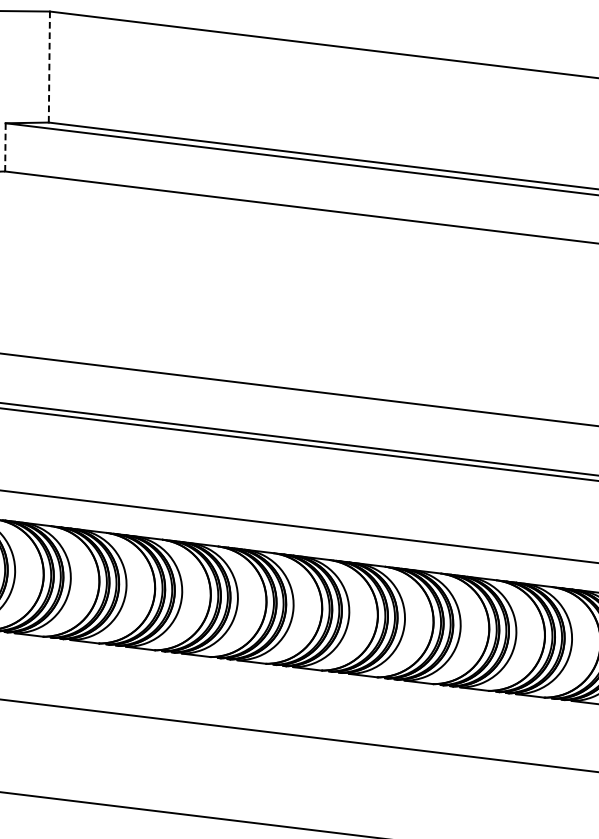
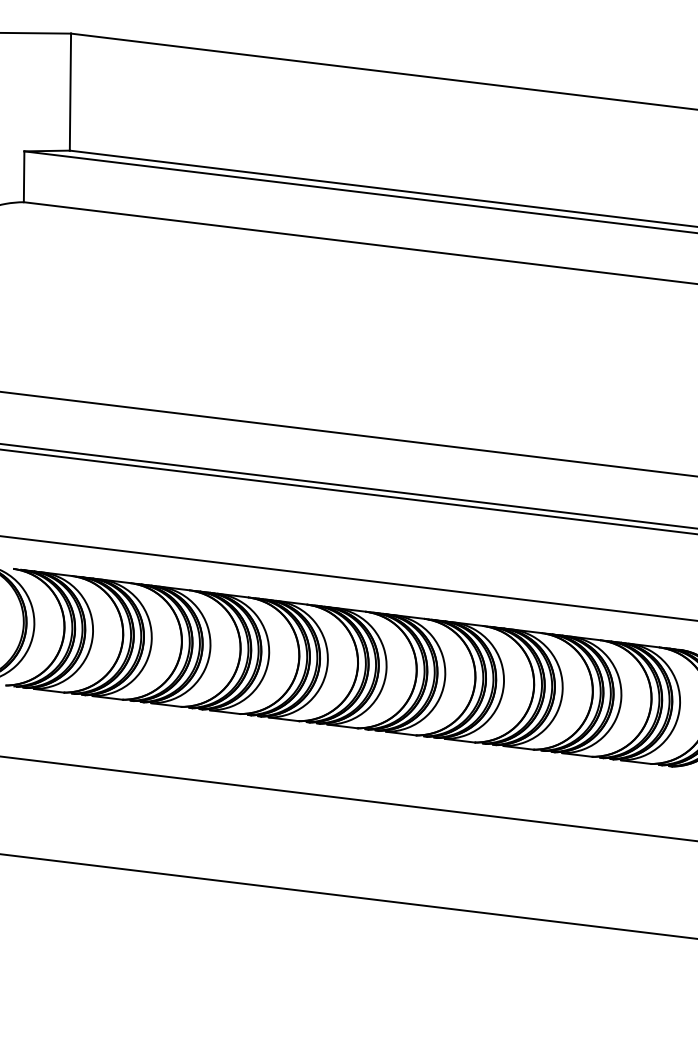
line: (49, 67) -> (70, 92), dashed -> solid
line: (5, 148) -> (24, 177), dashed -> solid

